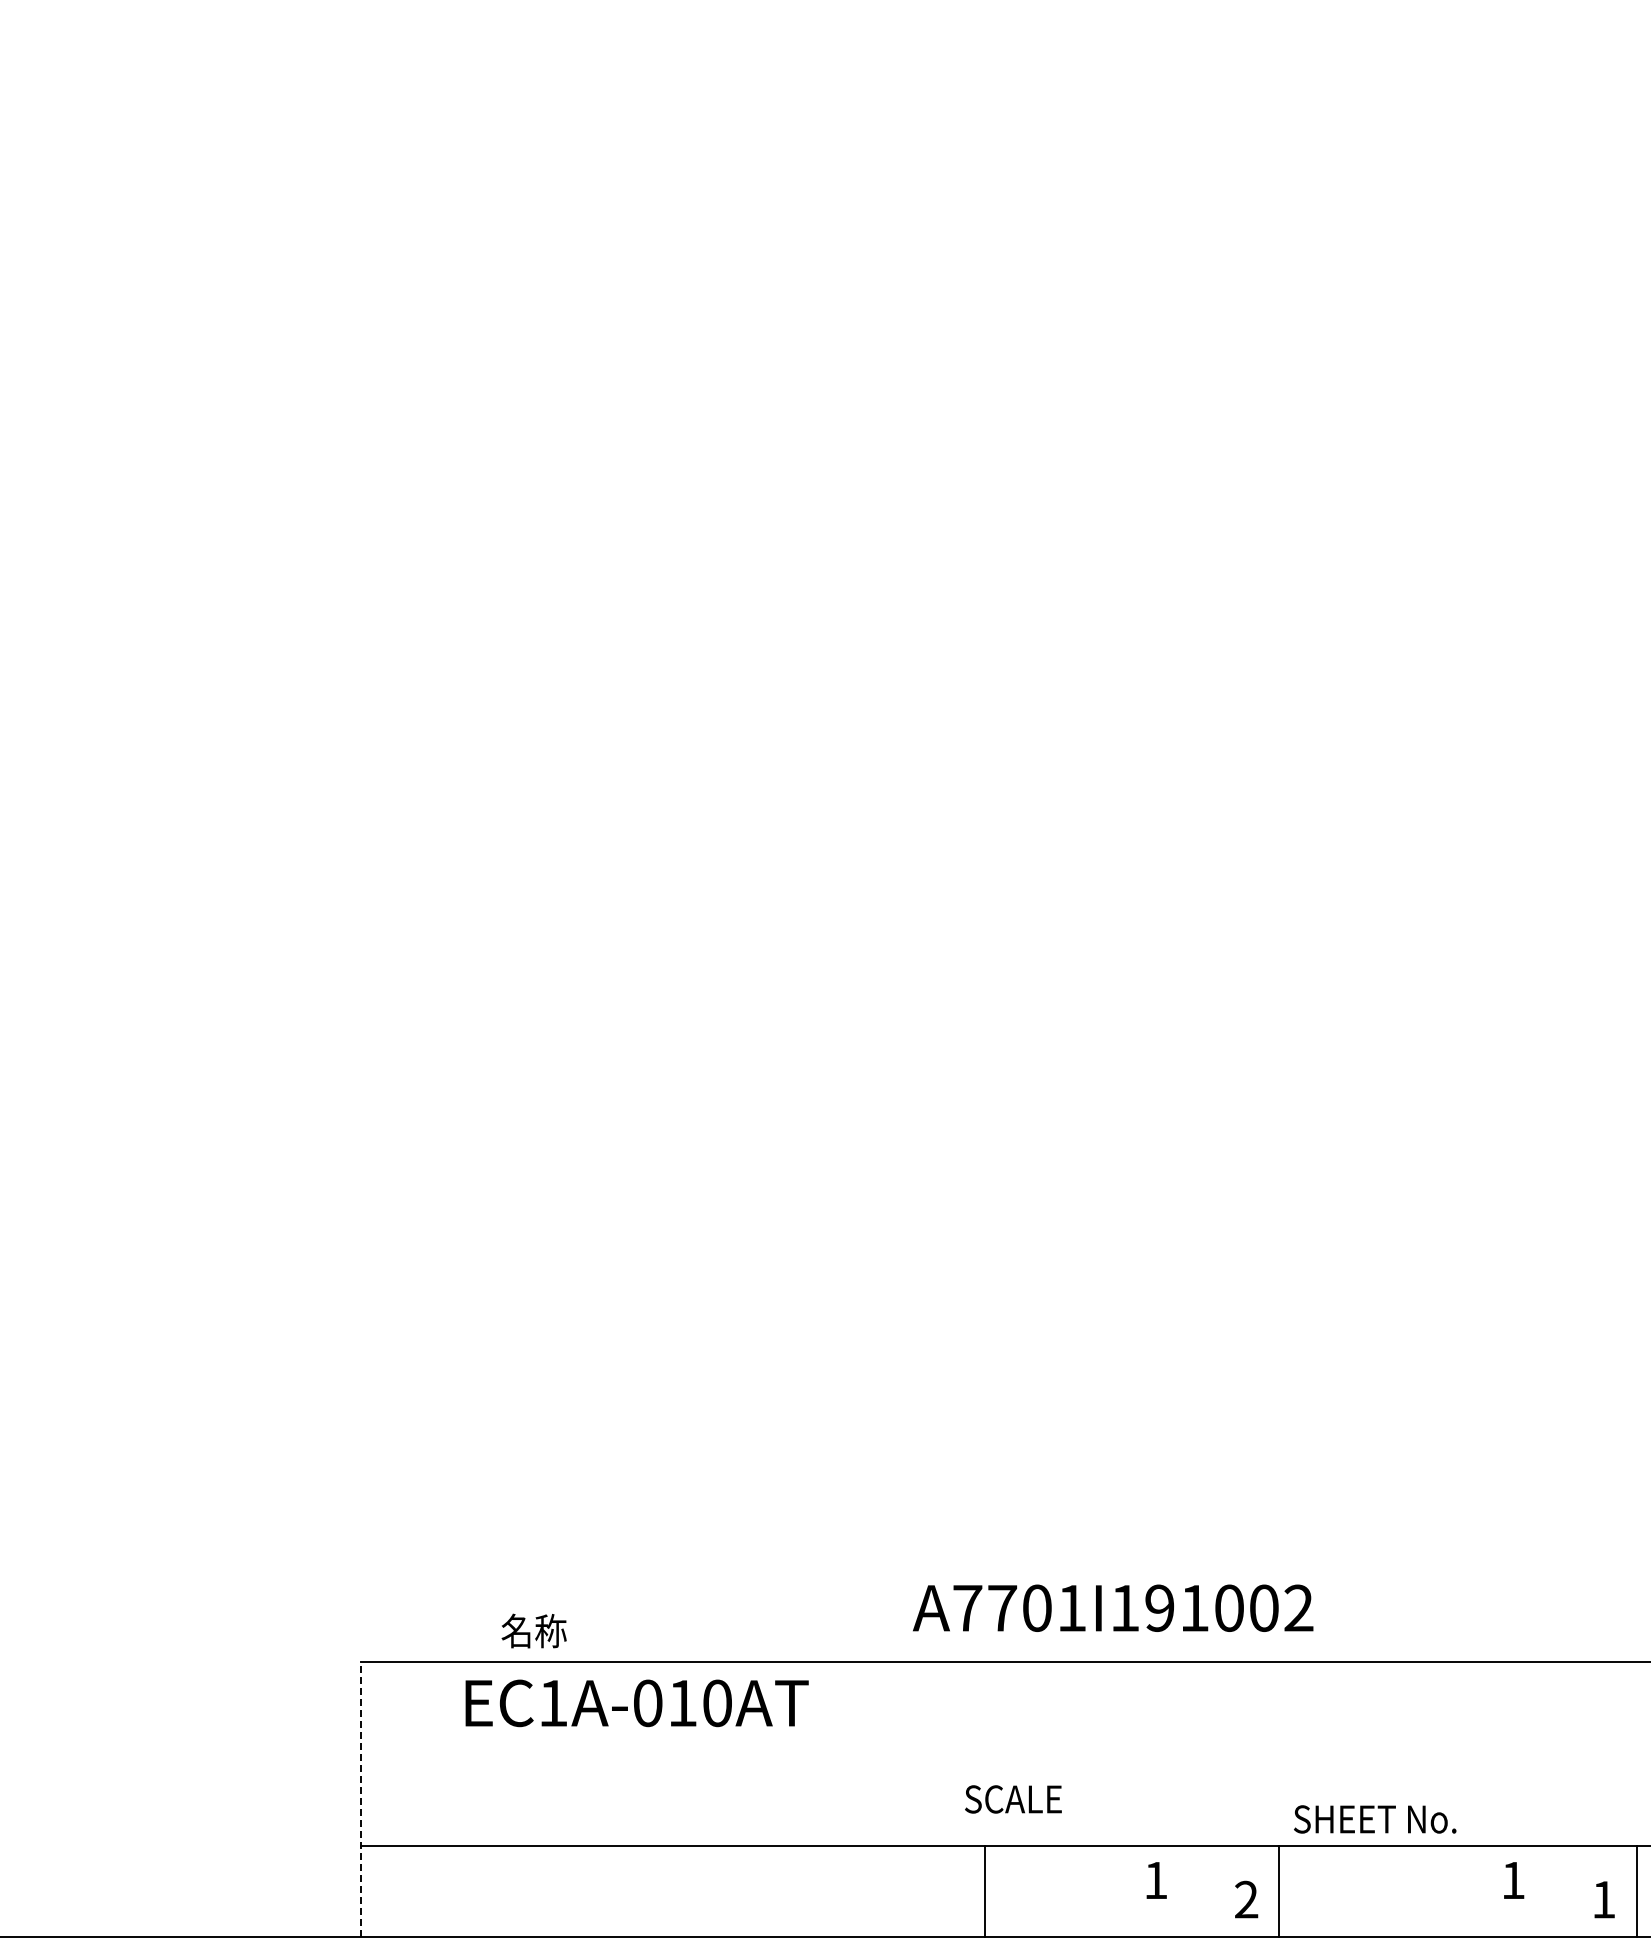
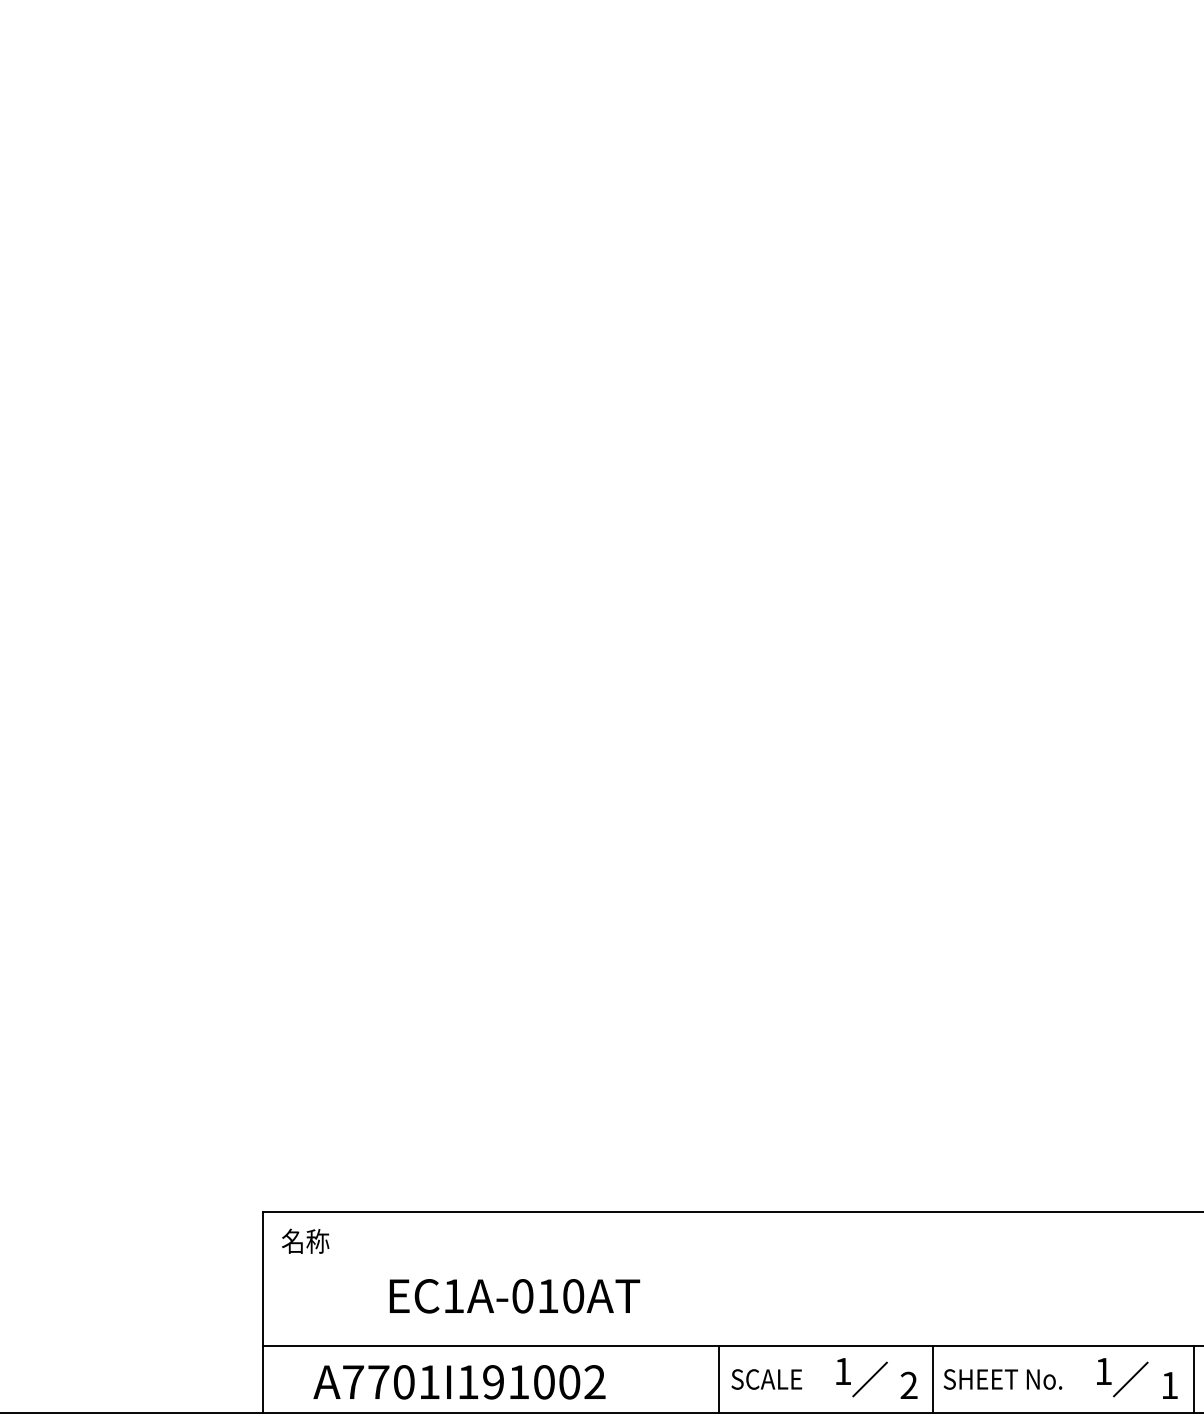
text: (1113, 1607) -> (459, 1381), moved
text: (533, 1630) -> (305, 1240), moved
text: (636, 1703) -> (514, 1296), moved
line: (360, 1799) -> (262, 1312), dashed -> solid
text: (1013, 1799) -> (766, 1379), moved
text: (1375, 1819) -> (1003, 1379), moved
line: (1193, 1891) -> (870, 1379), added
line: (1550, 1891) -> (1130, 1379), added

